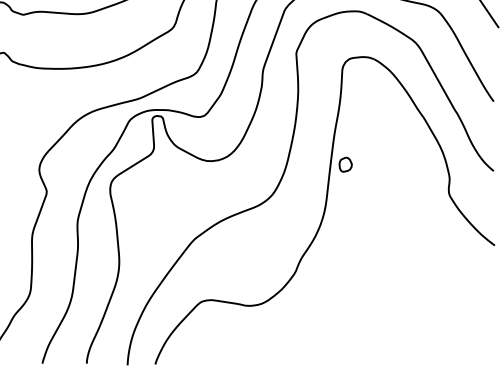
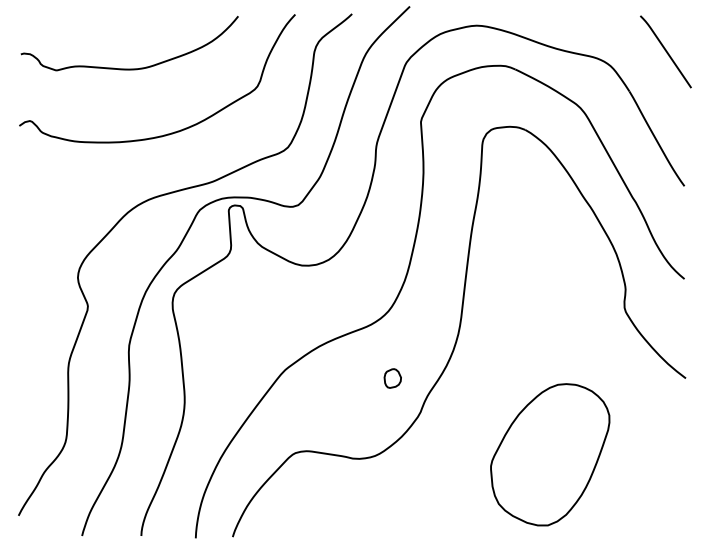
part: (345, 164) -> (392, 378), moved
part: (393, 302) -> (550, 454), added

